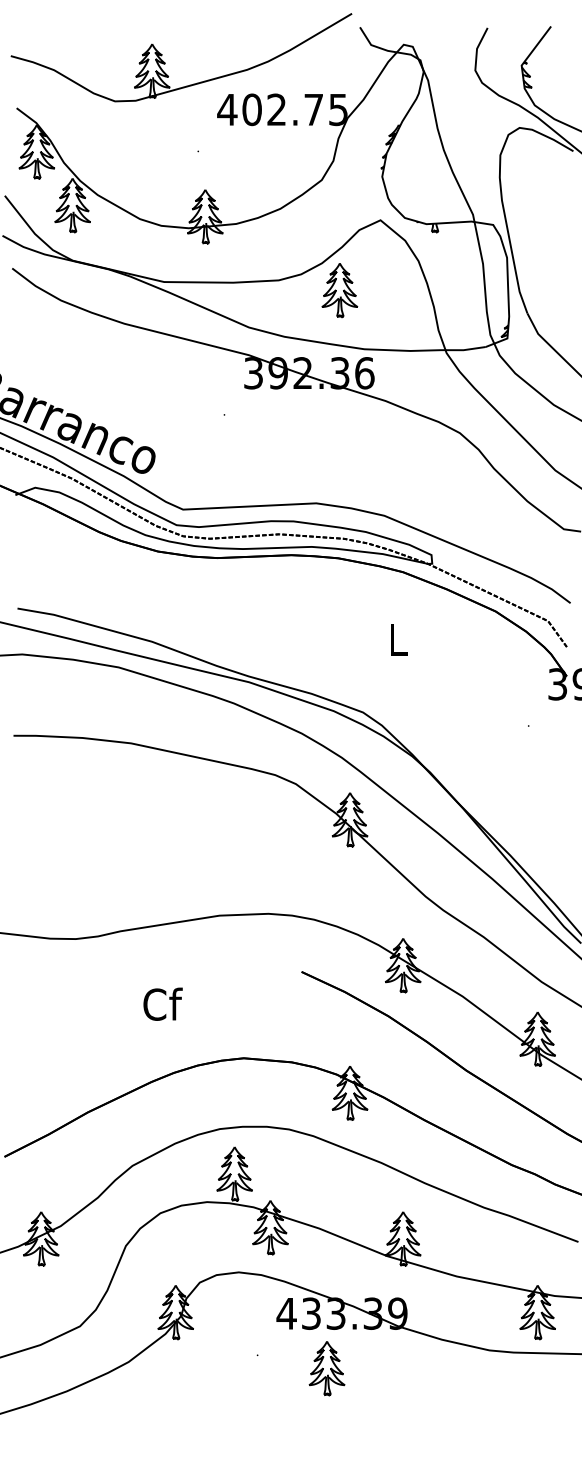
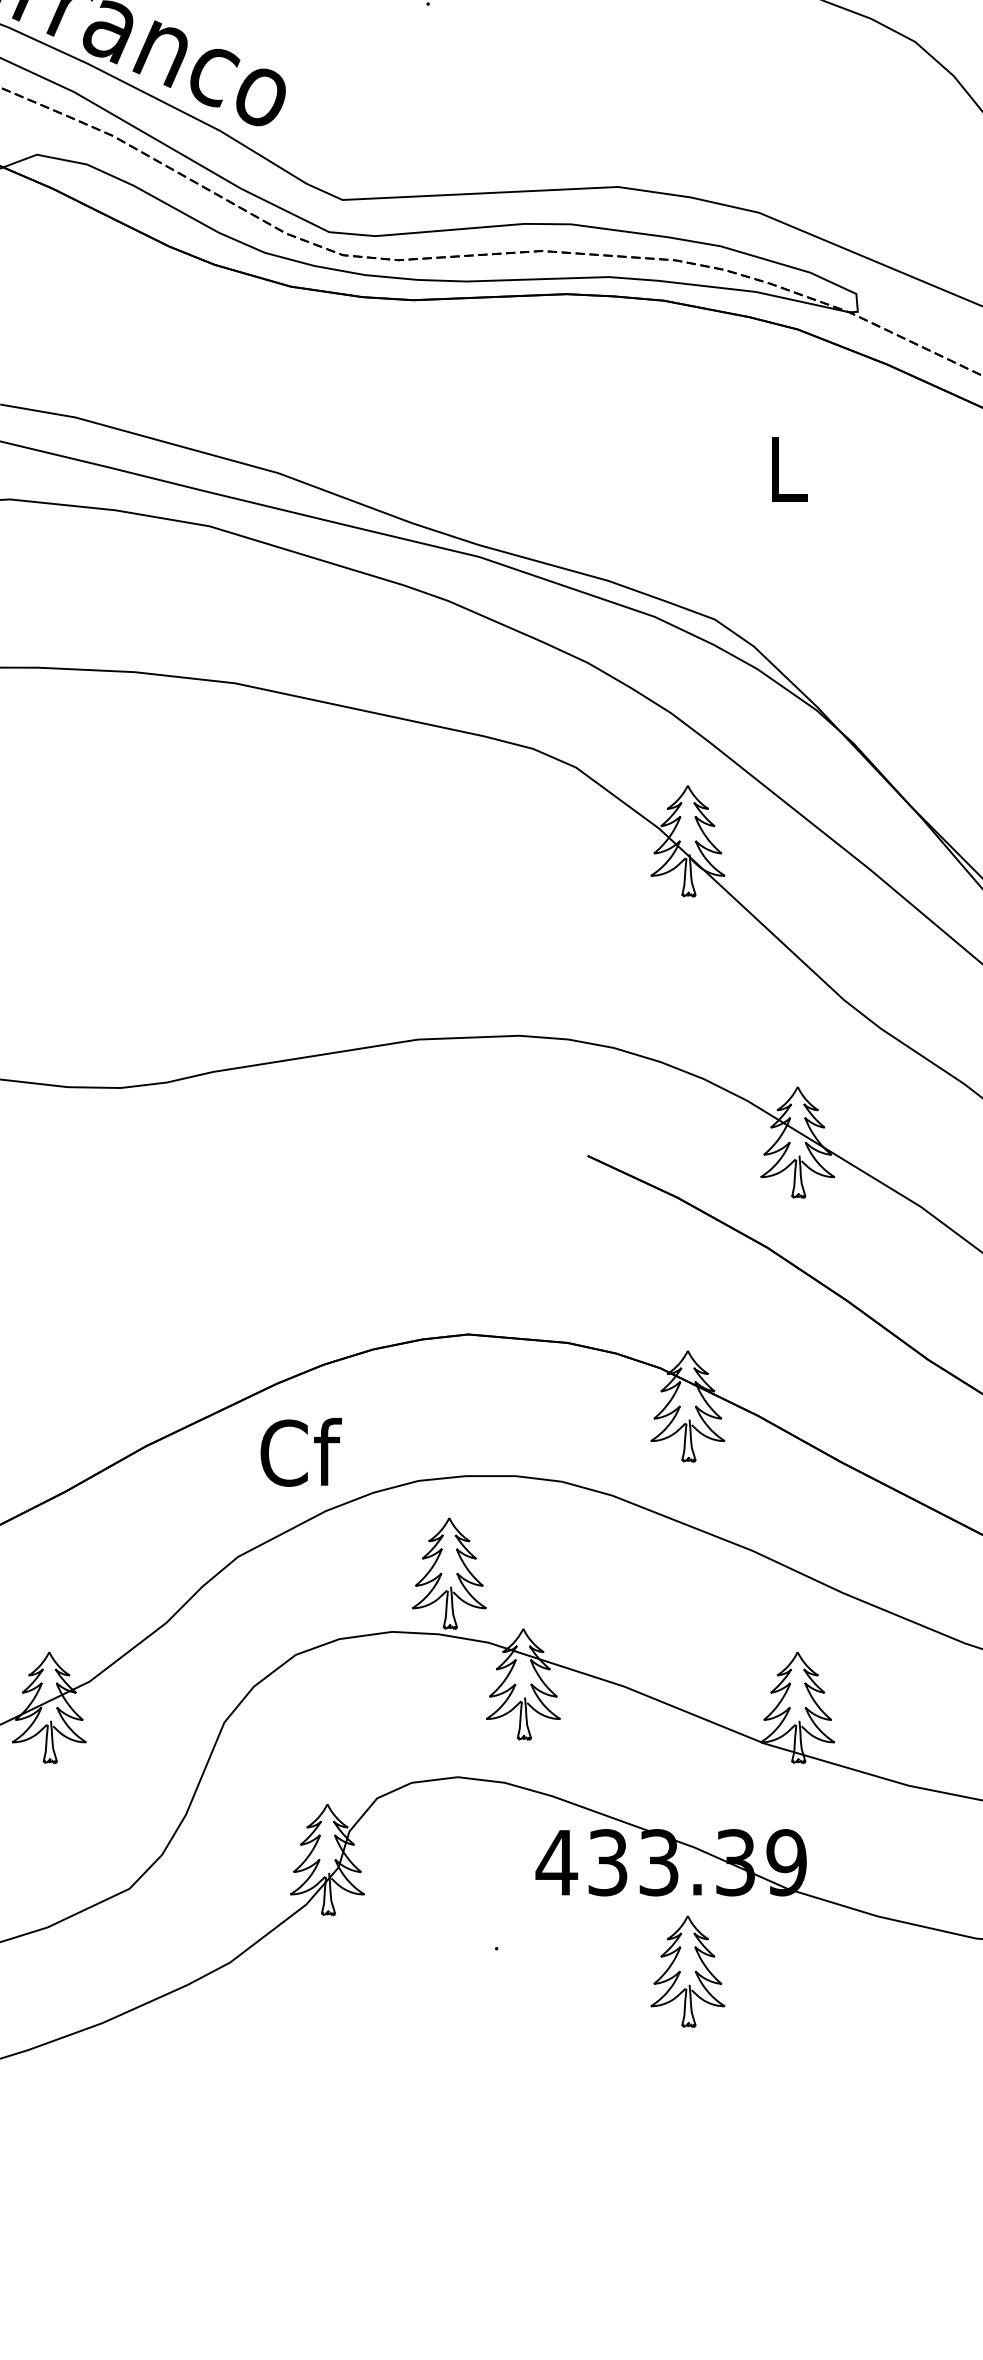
text: (162, 1003) -> (300, 1450), moved
part: (326, 1368) -> (686, 1971), moved

